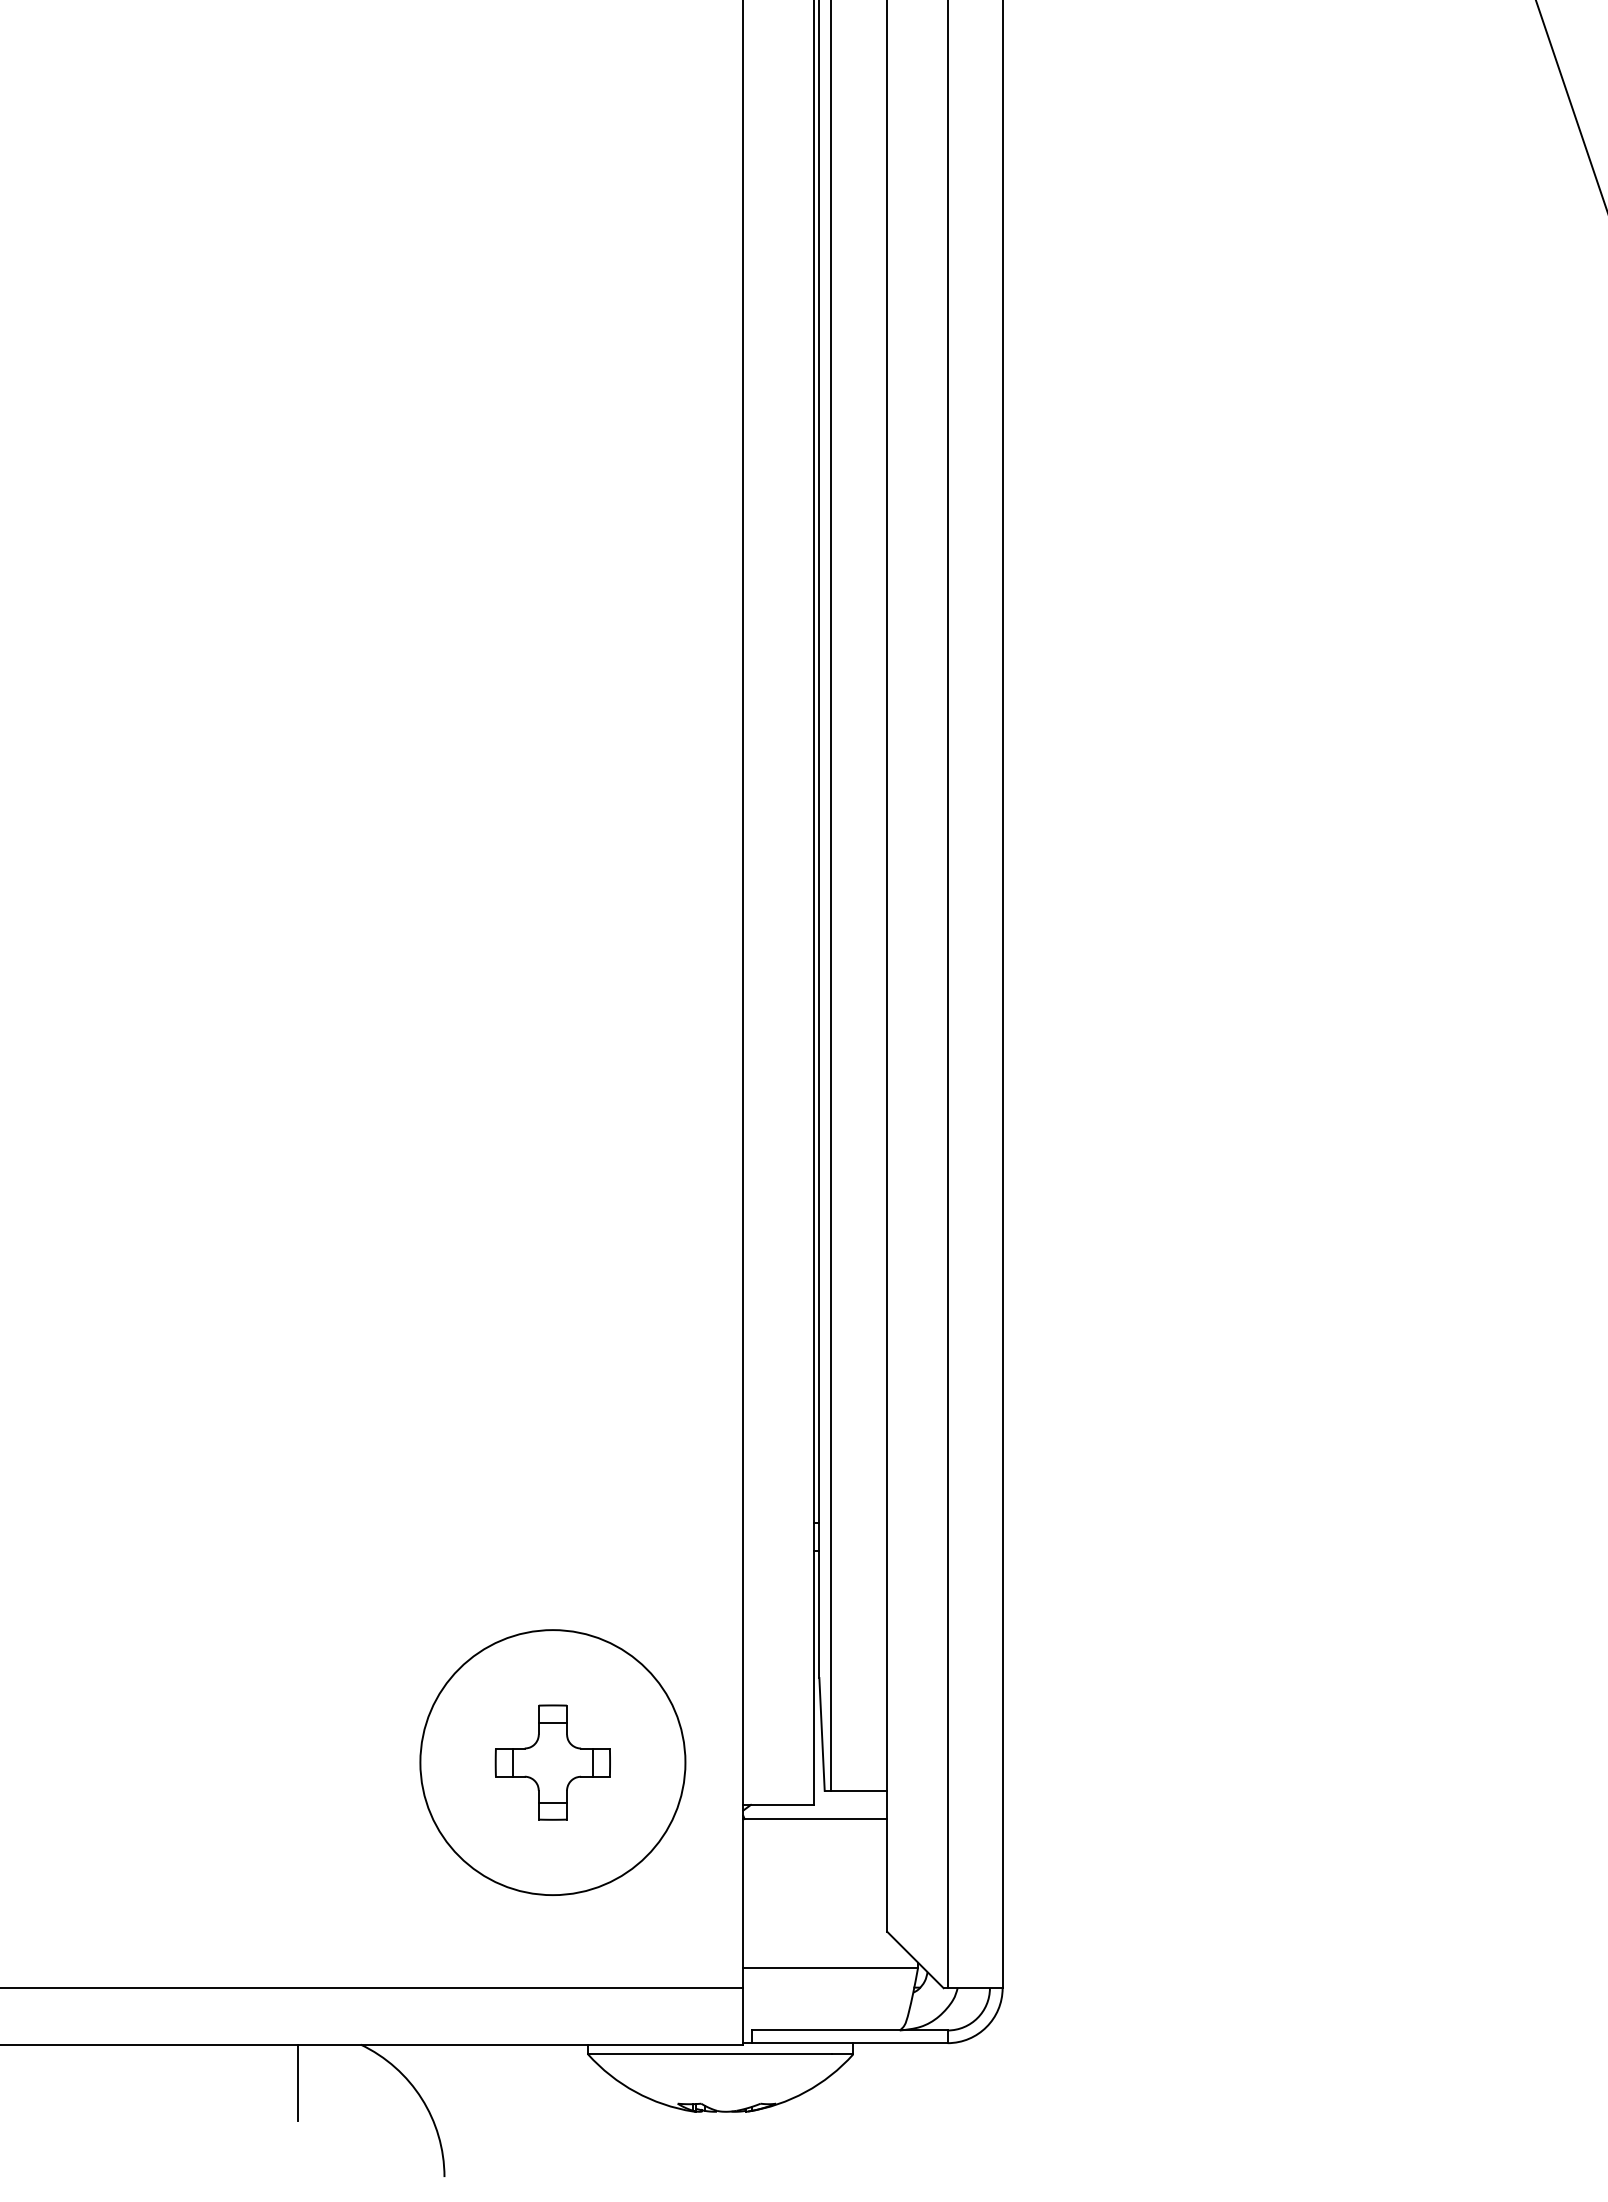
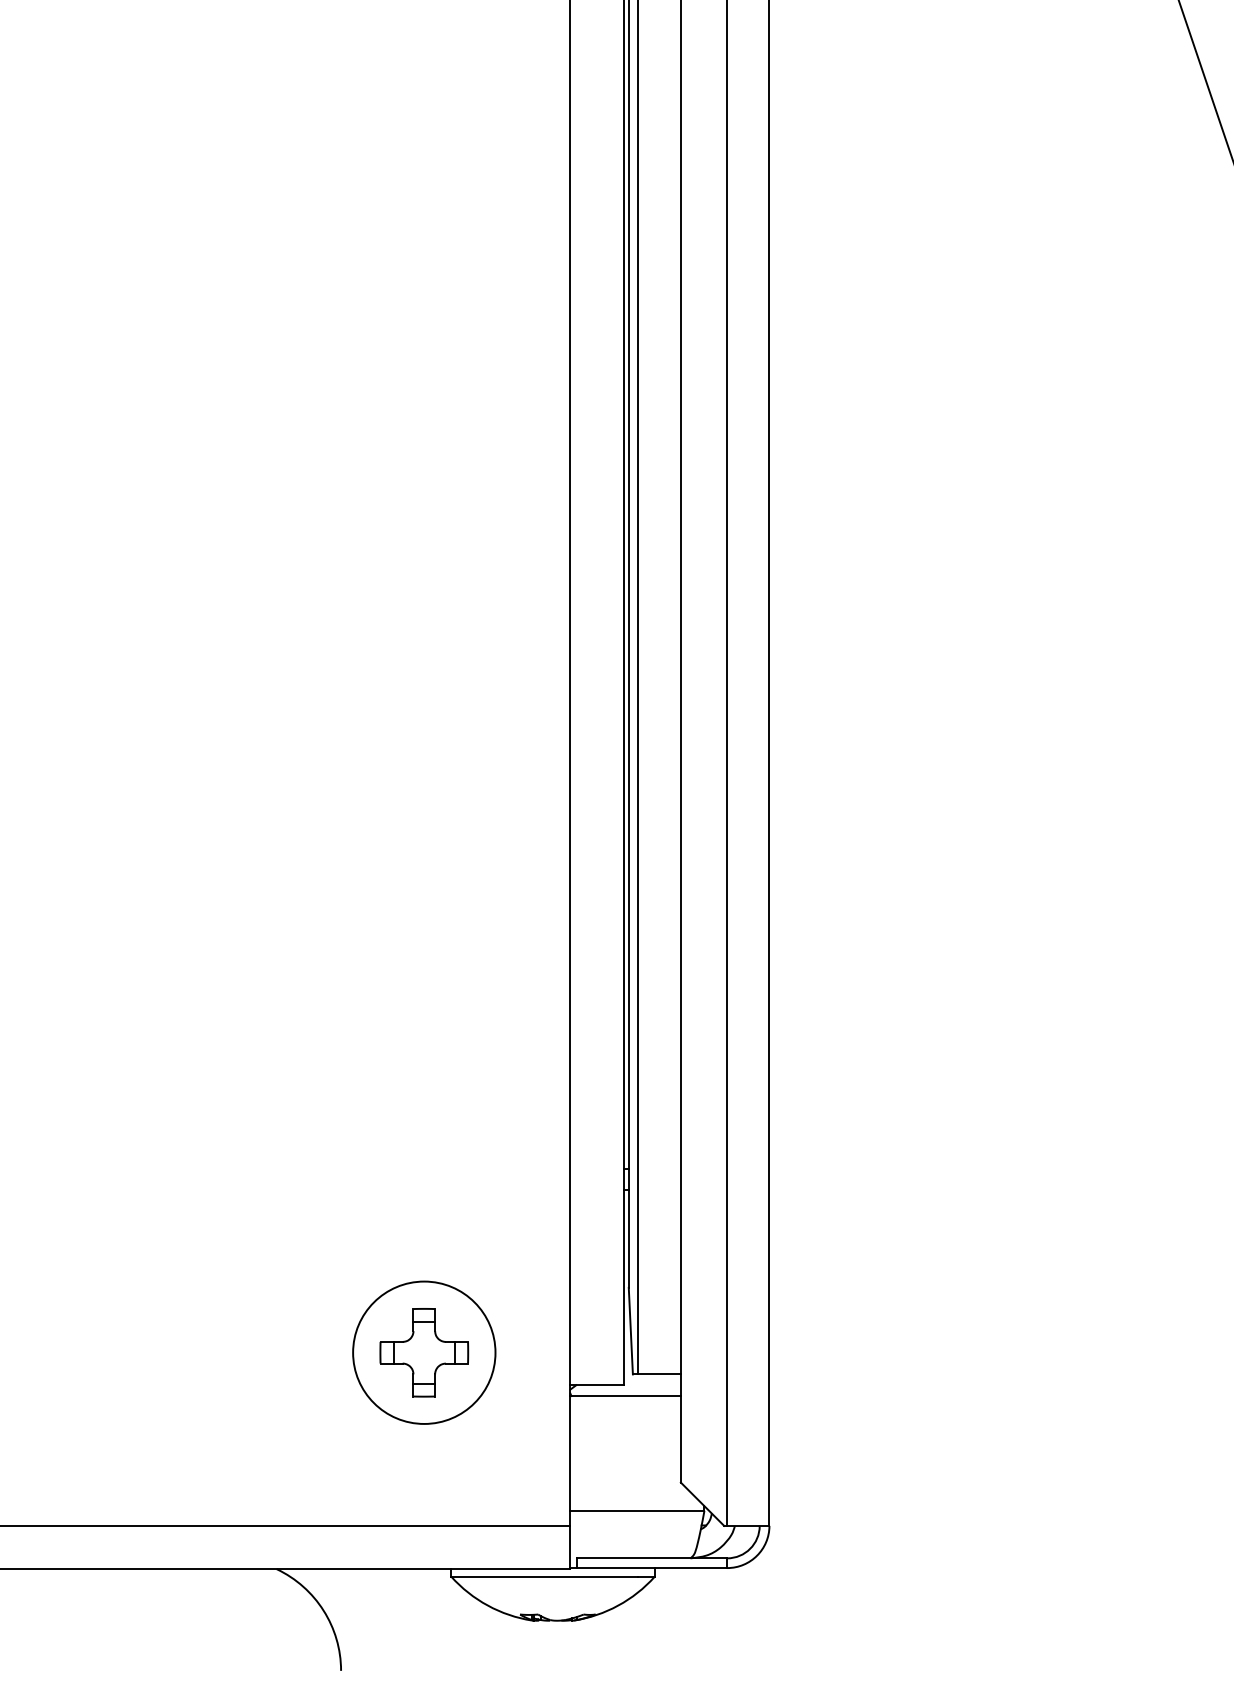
circle: (553, 1762) -> (424, 1352), size x0.7
line: (297, 2082) -> (228, 1598), removed

